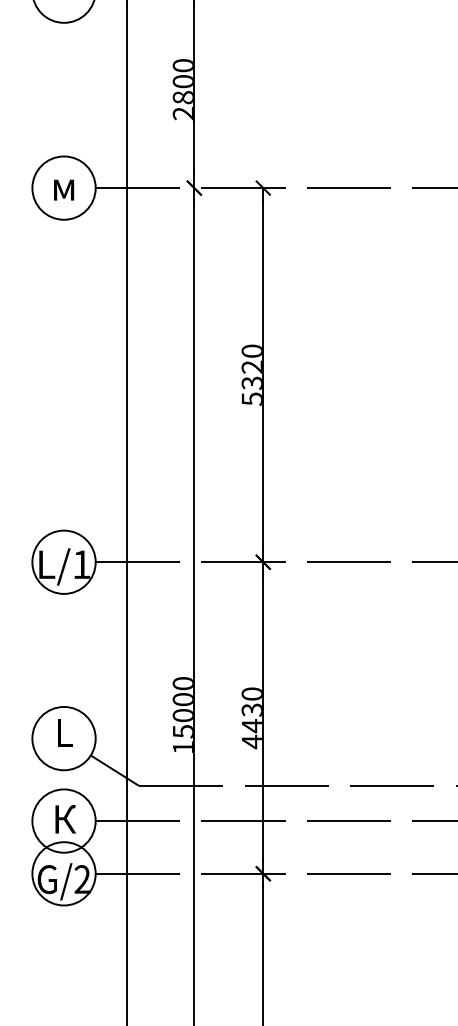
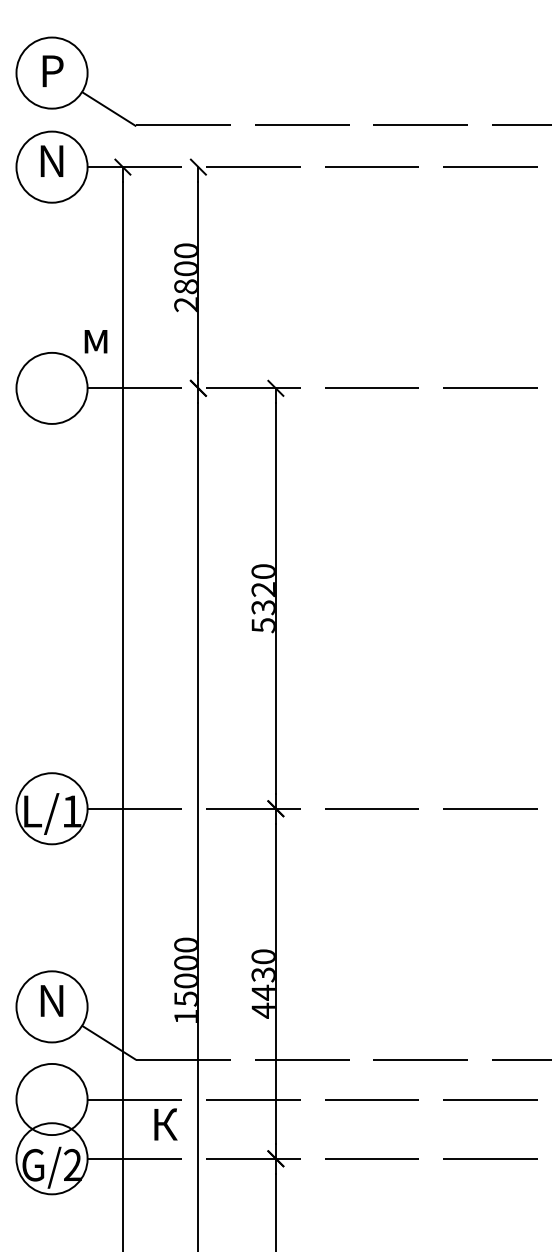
text: (63, 189) -> (95, 341), moved
text: (63, 732) -> (51, 1000), L -> N
text: (65, 819) -> (165, 1124), moved

